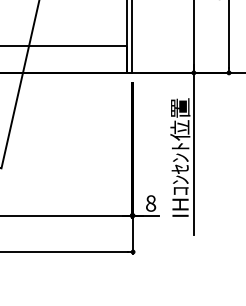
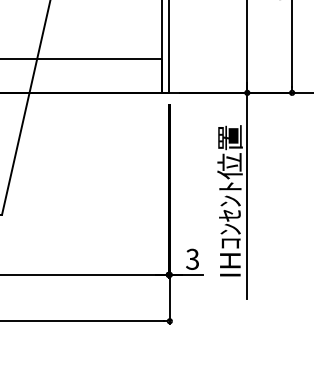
text: (150, 202) -> (192, 258), 8 -> 3

